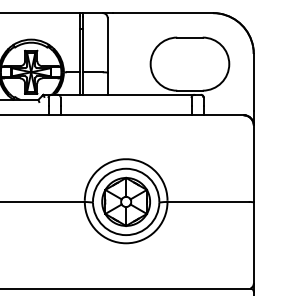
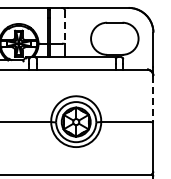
line: (108, 47) -> (65, 28), solid -> dashed
line: (253, 164) -> (153, 99), solid -> dashed

